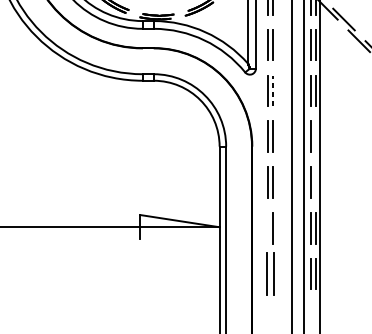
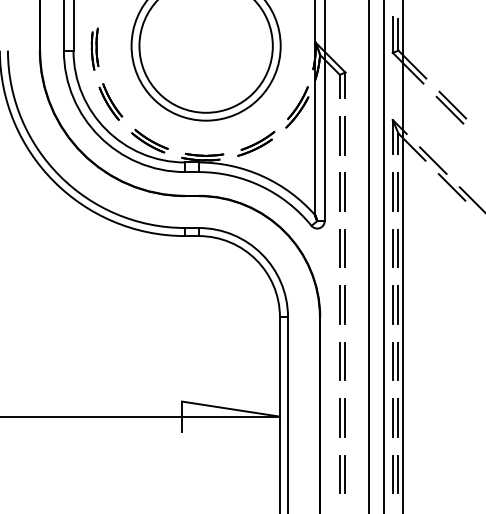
line: (272, 90) -> (345, 248), dashed -> solid
line: (315, 136) -> (398, 304), added
line: (315, 182) -> (398, 361), added
line: (267, 227) -> (339, 417), added
part: (270, 274) -> (342, 474), size x0.71

